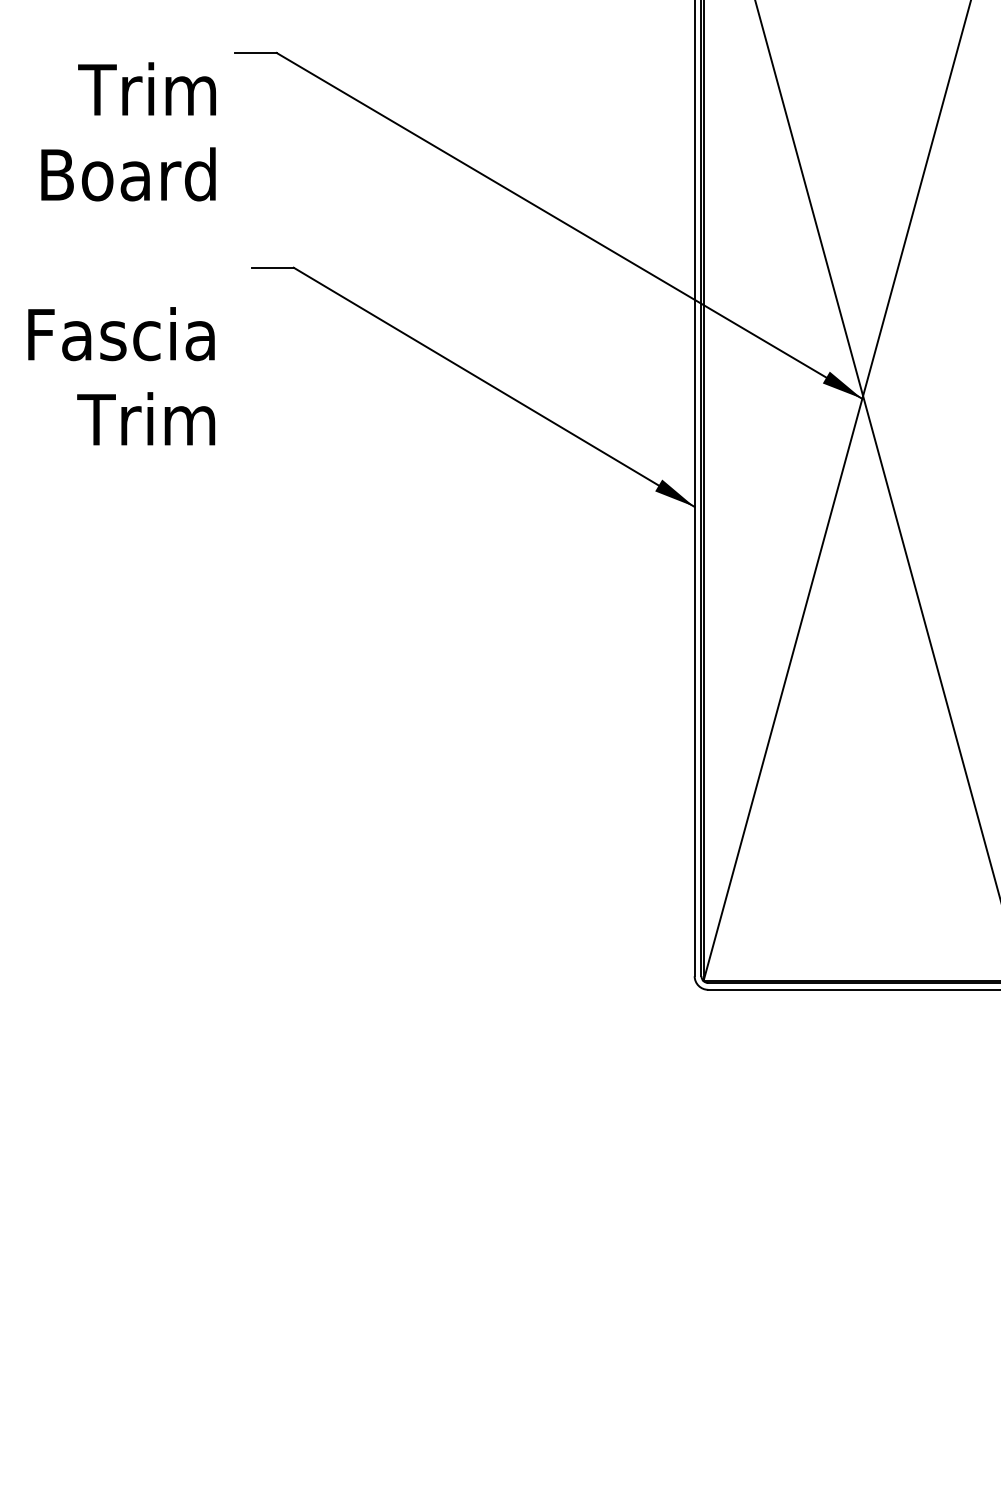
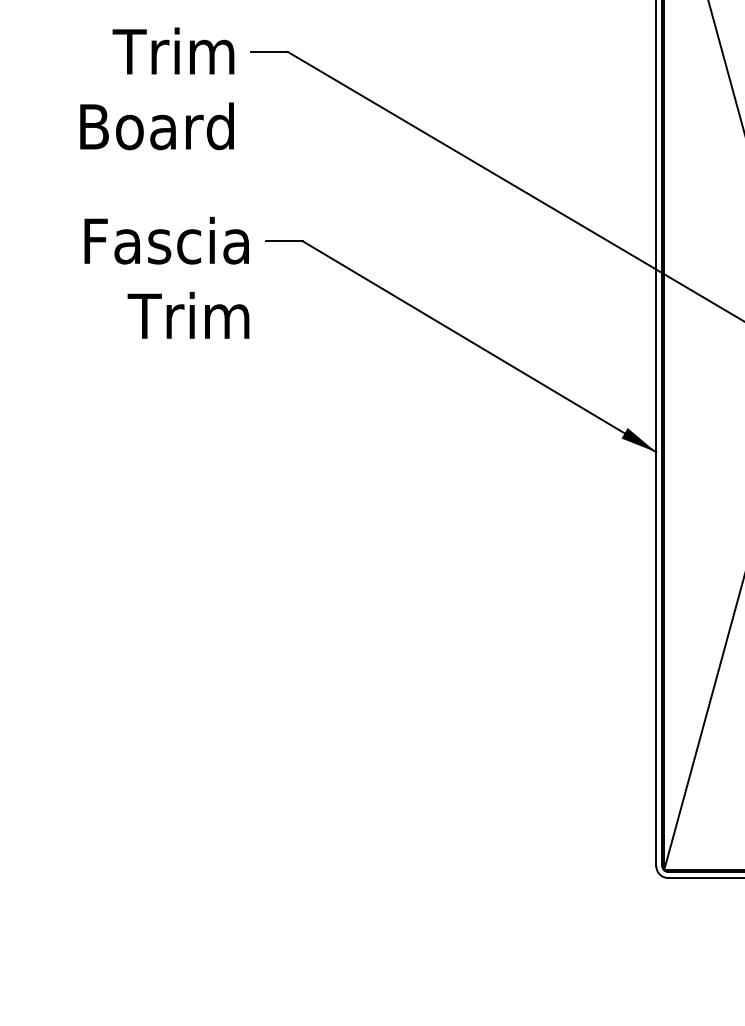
text: (128, 131) -> (157, 88), moved
text: (121, 376) -> (166, 278), moved

